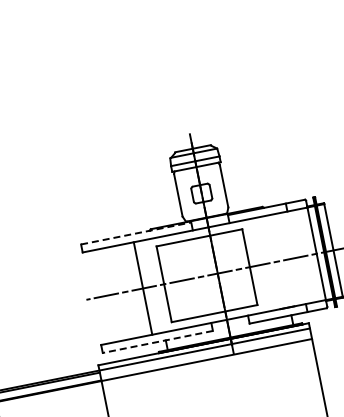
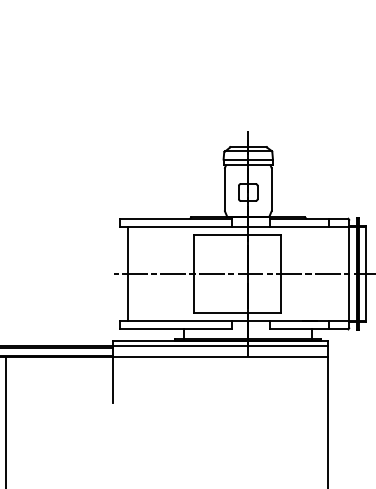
line: (136, 233) -> (176, 218), dashed -> solid
line: (143, 287) -> (128, 273), moved
line: (157, 342) -> (175, 329), dashed -> solid

